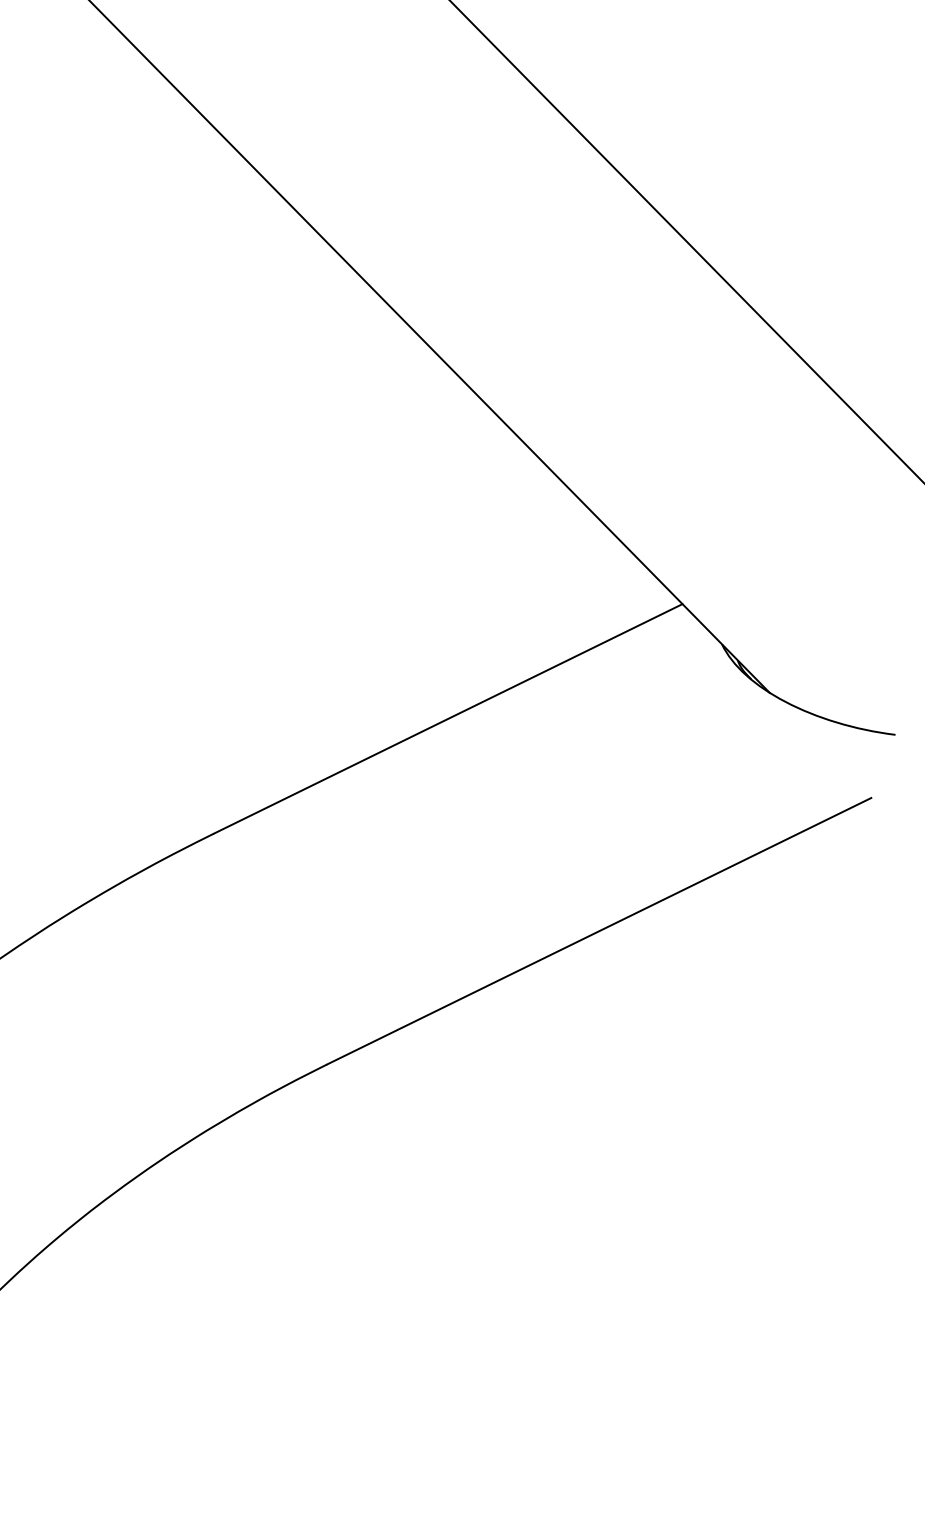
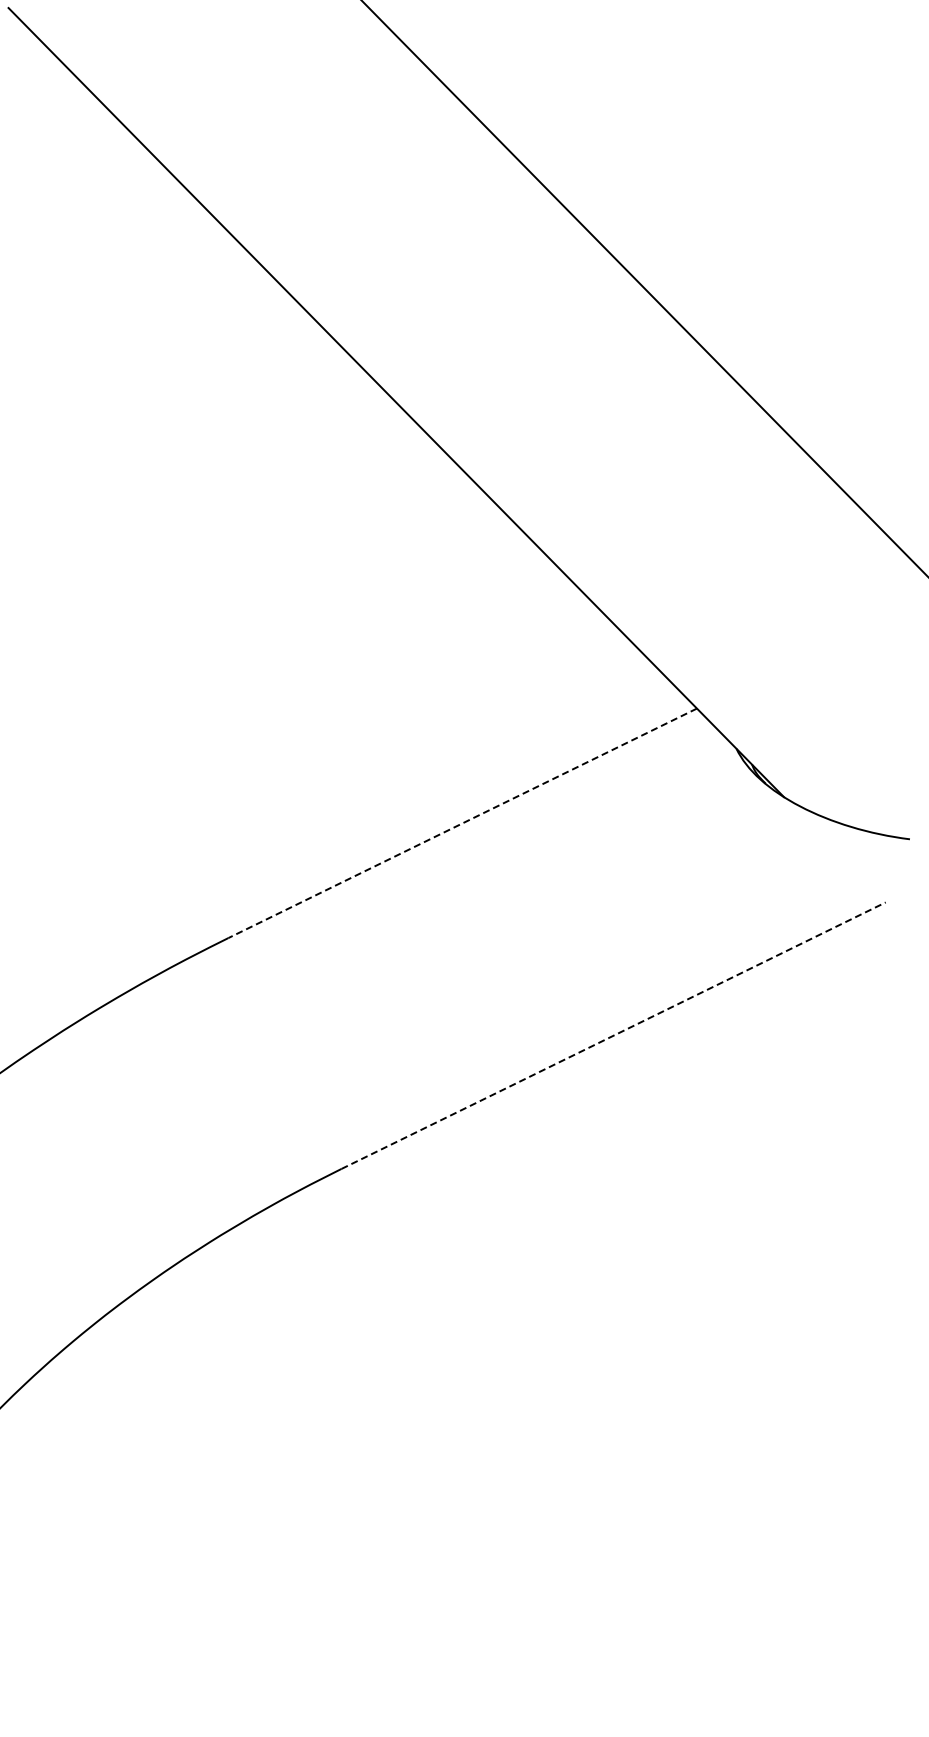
line: (448, 719) -> (462, 823), solid -> dashed
line: (599, 931) -> (613, 1035), solid -> dashed

